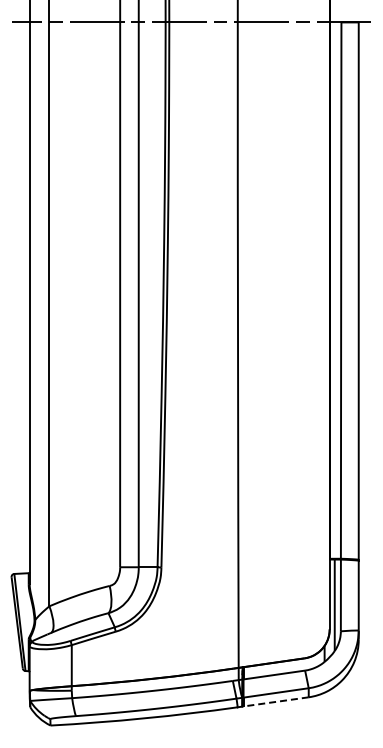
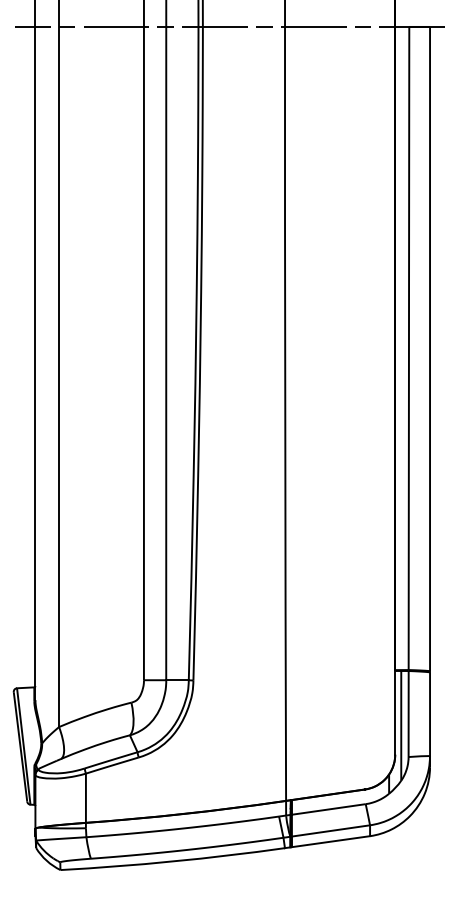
line: (276, 701) -> (331, 841), dashed -> solid

